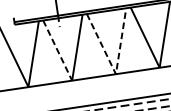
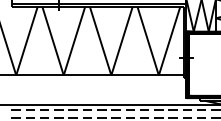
line: (58, 50) -> (53, 41), dashed -> solid
line: (116, 74) -> (111, 75), dashed -> solid

